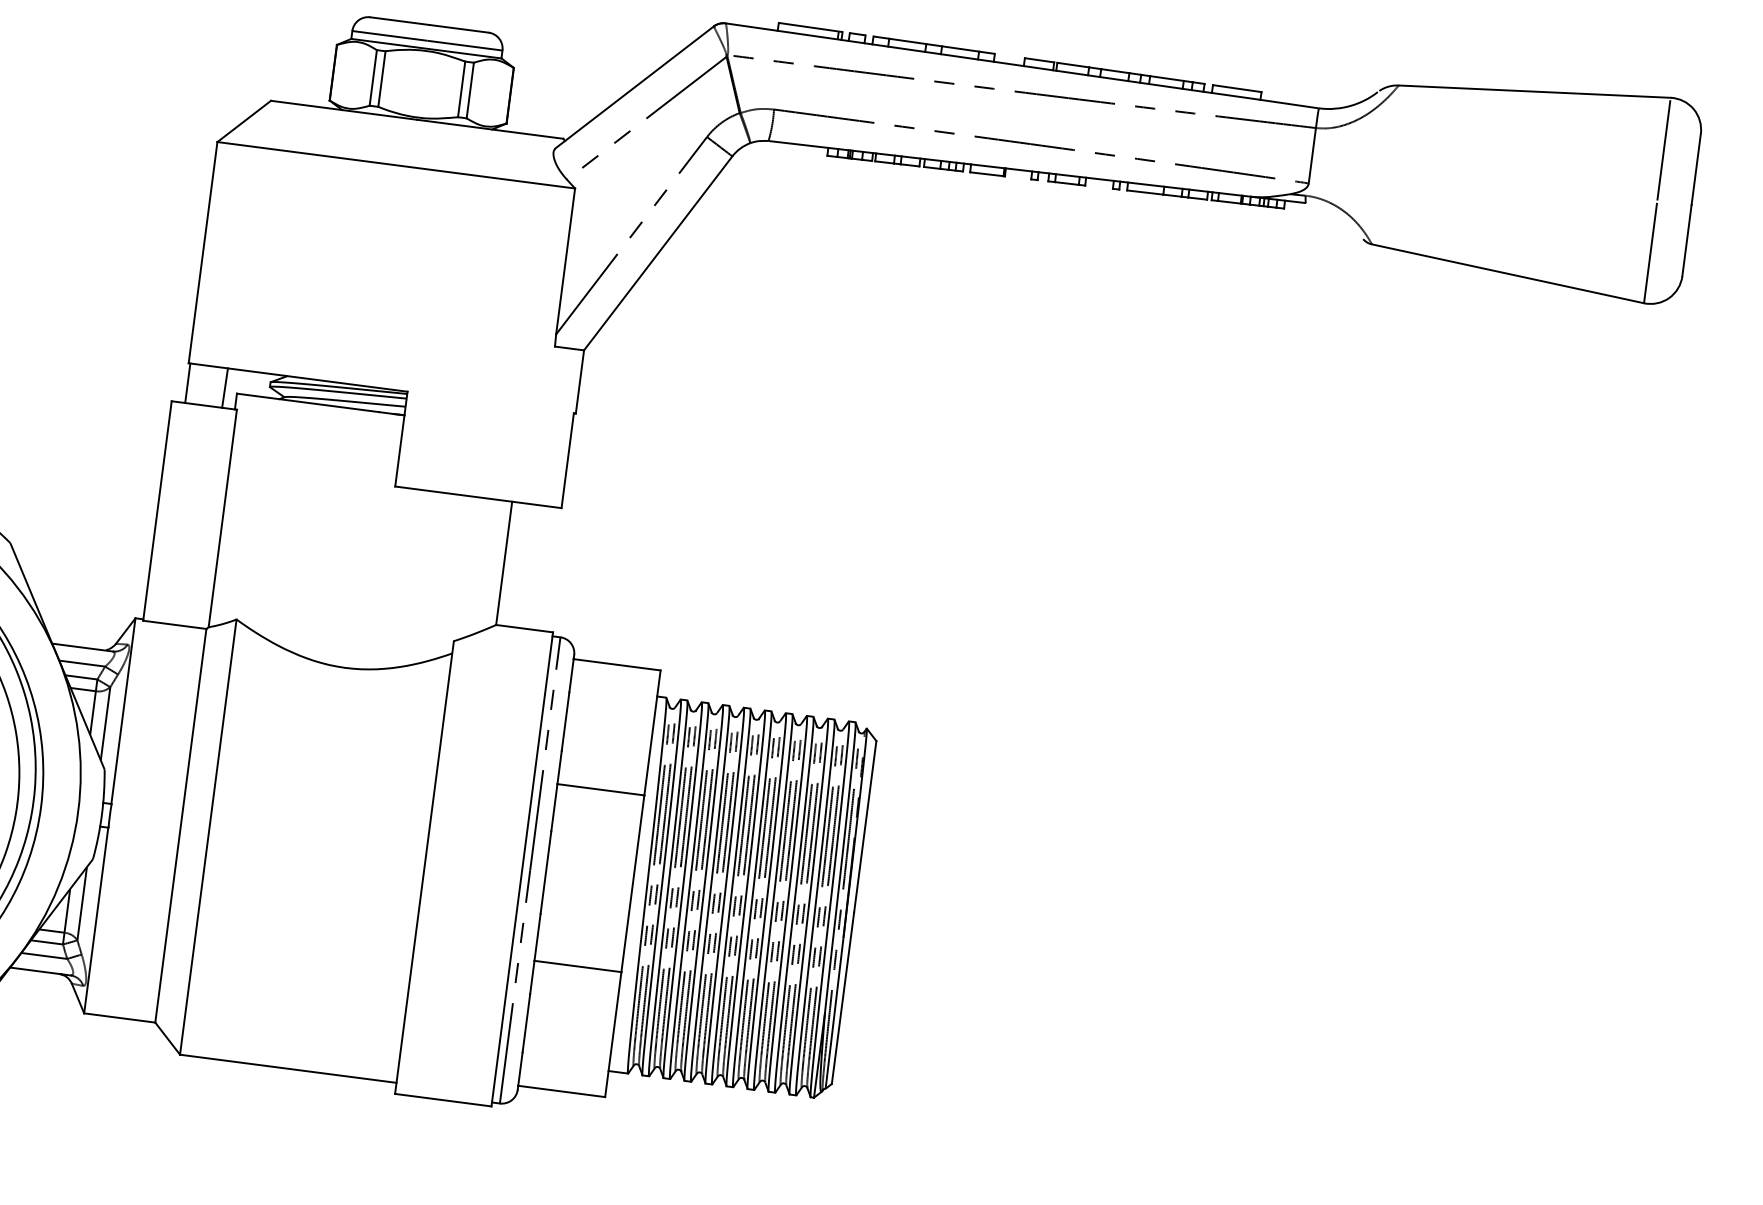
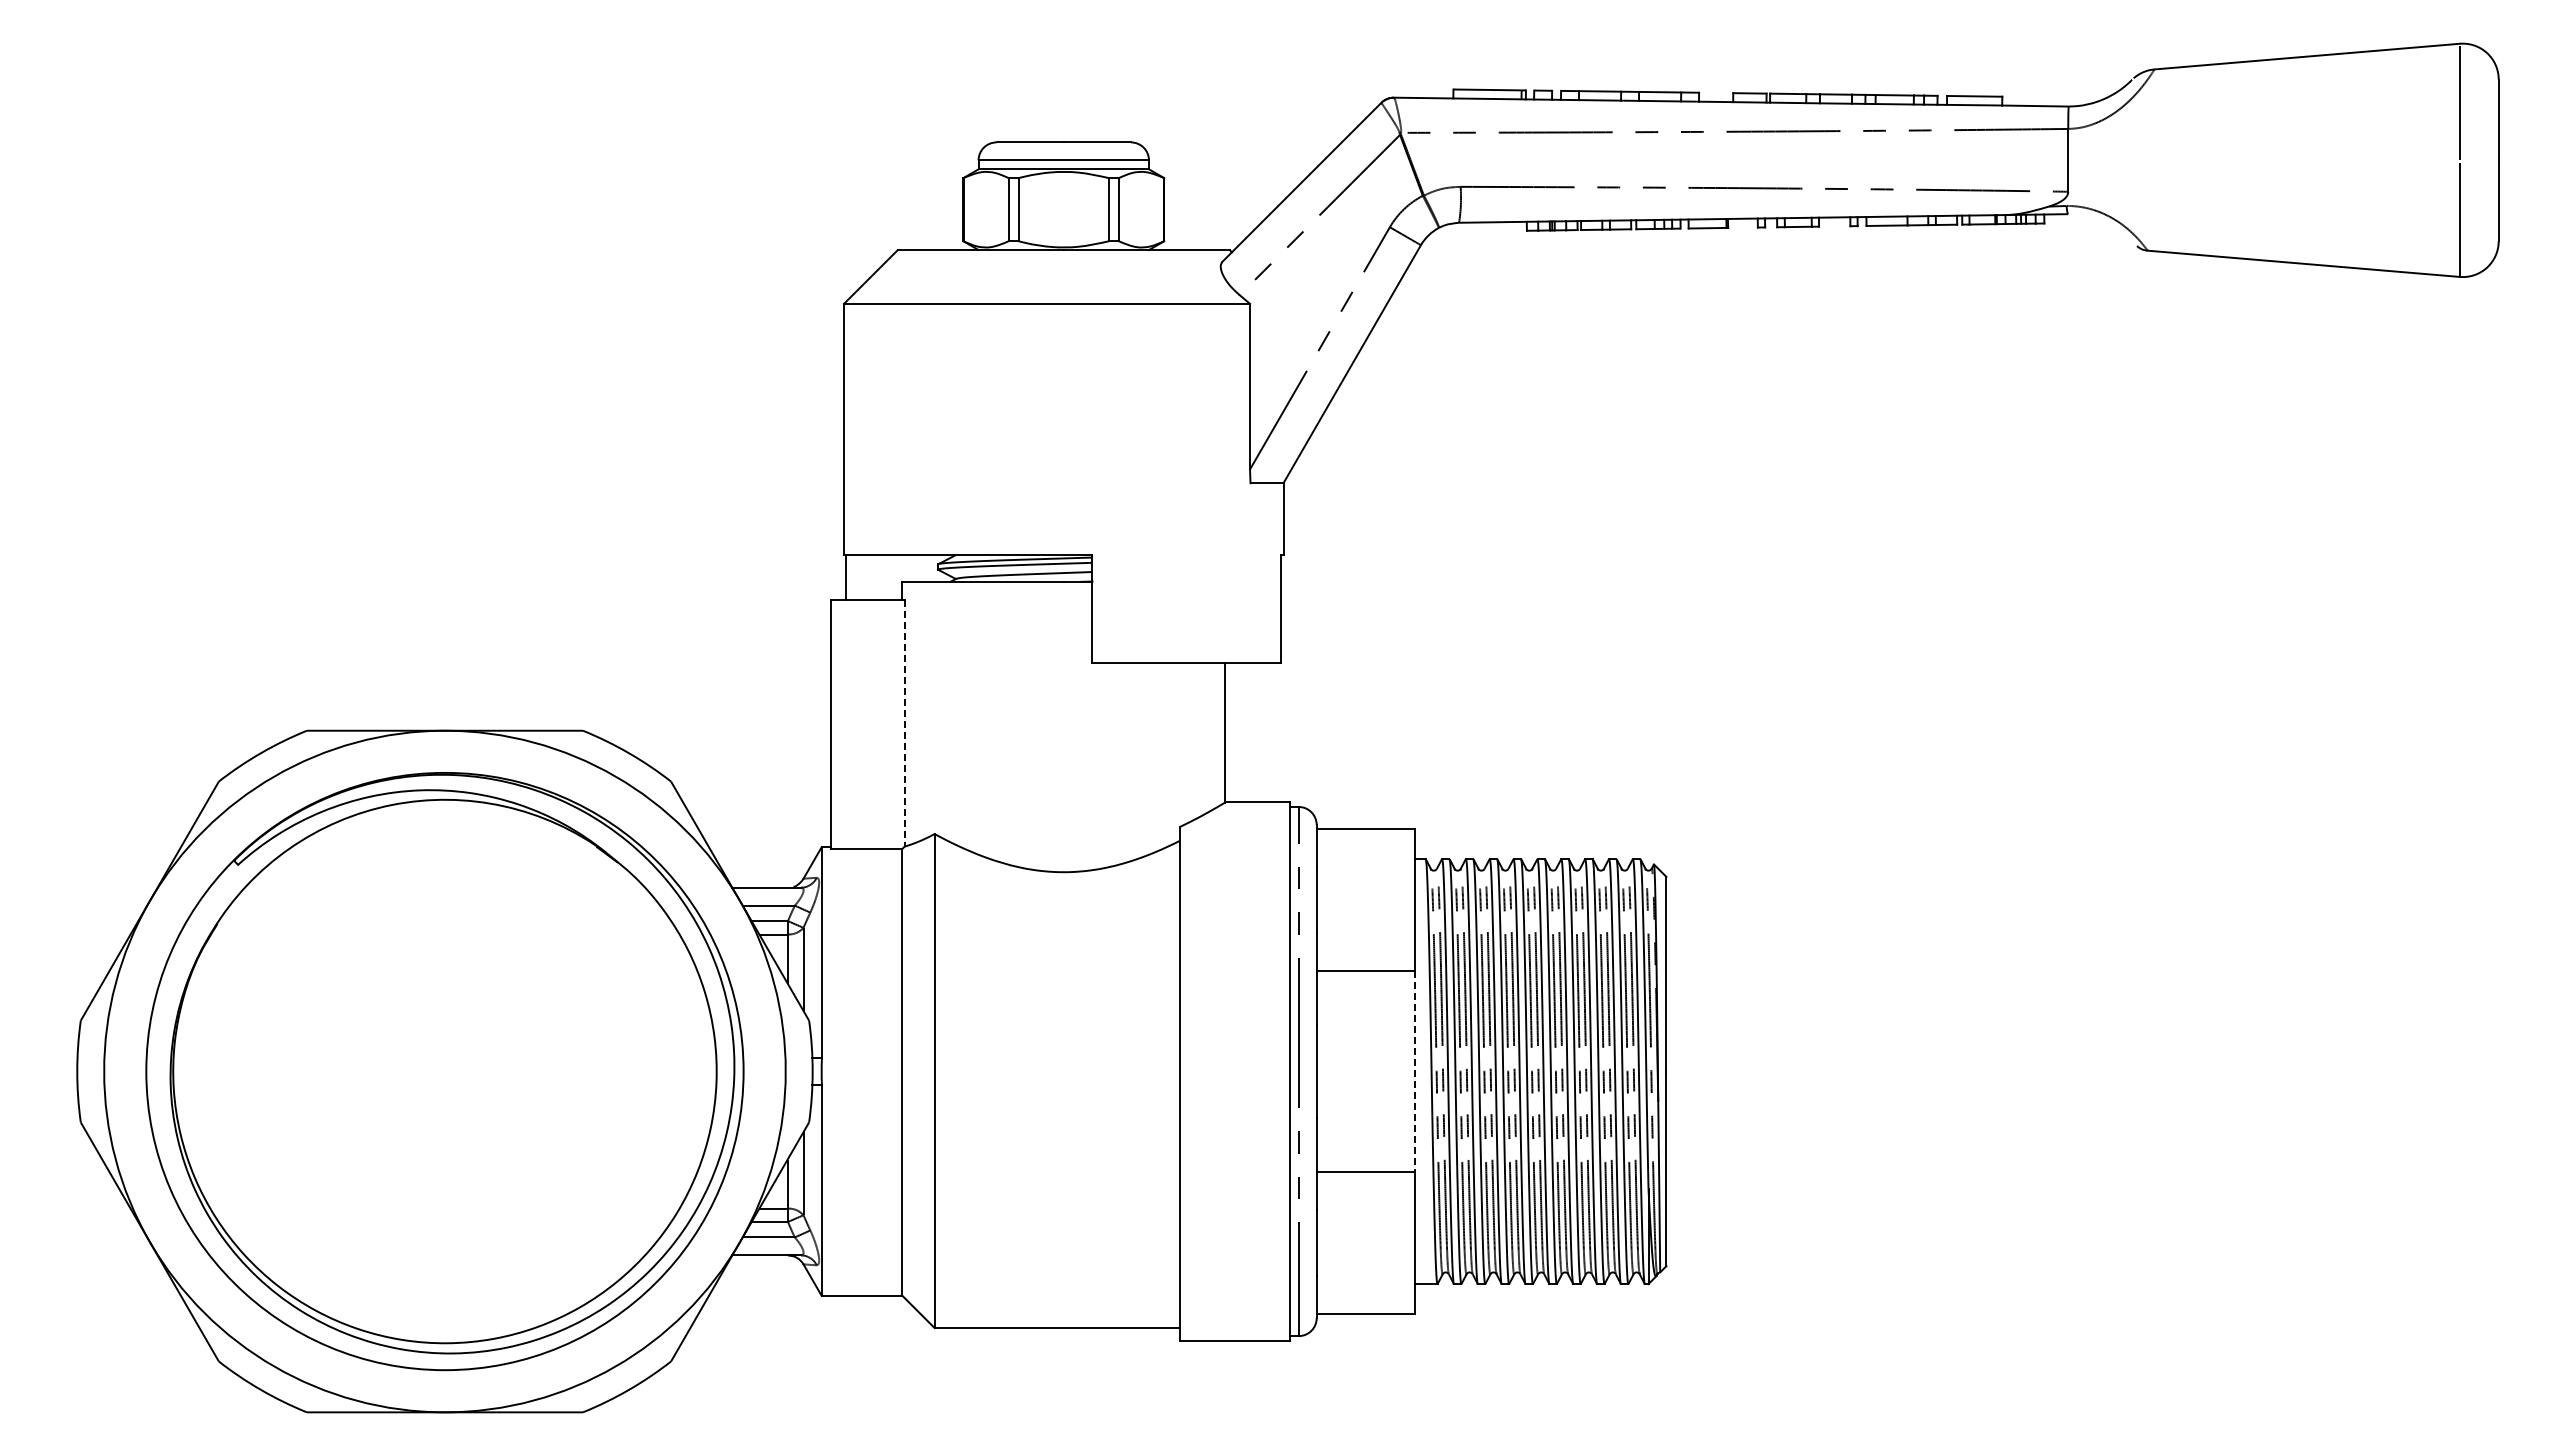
line: (224, 387) -> (887, 576), removed
line: (222, 518) -> (904, 723), solid -> dashed
line: (632, 884) -> (1415, 1072), solid -> dashed

